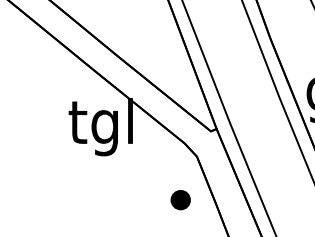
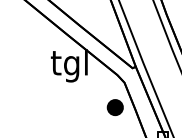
part: (179, 199) -> (114, 107), size x1.43

